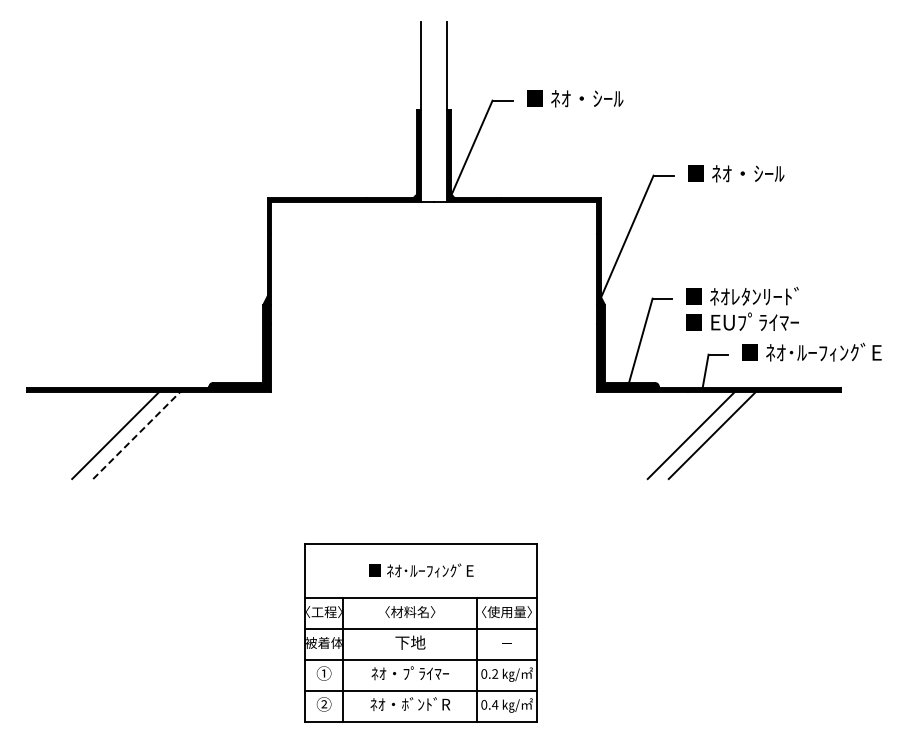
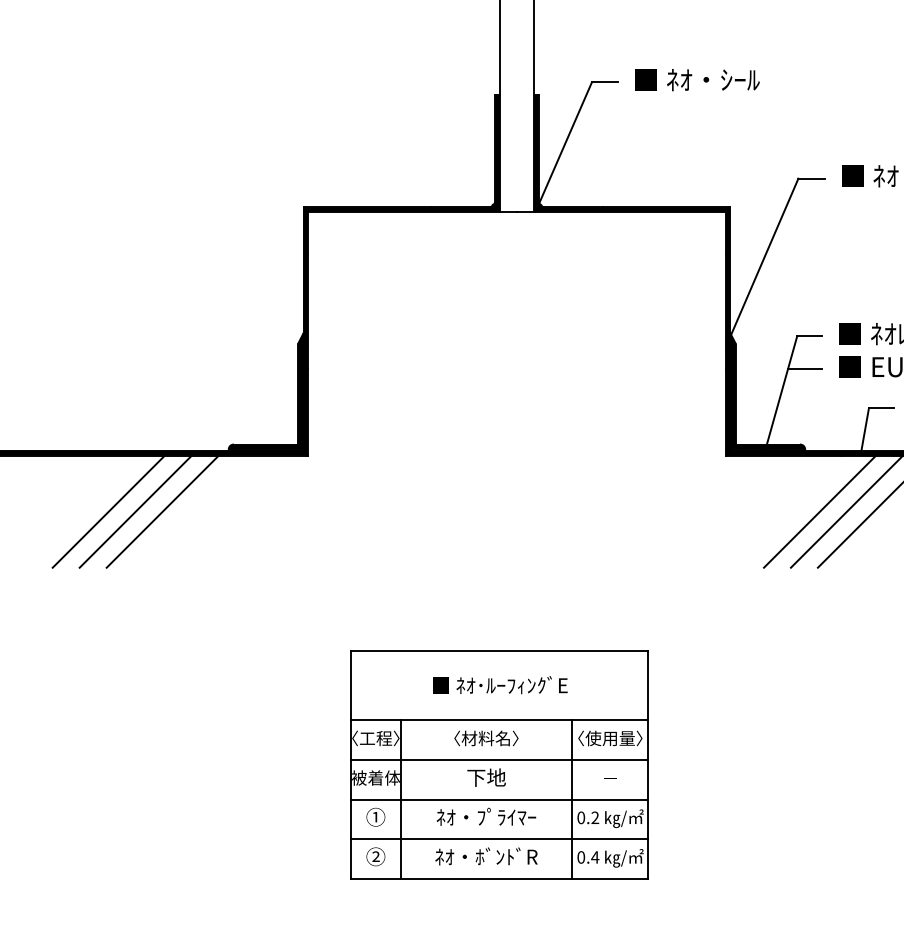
line: (658, 324) -> (804, 369), added
line: (136, 435) -> (135, 511), dashed -> solid
line: (157, 435) -> (162, 511), added
line: (670, 435) -> (820, 511), added

